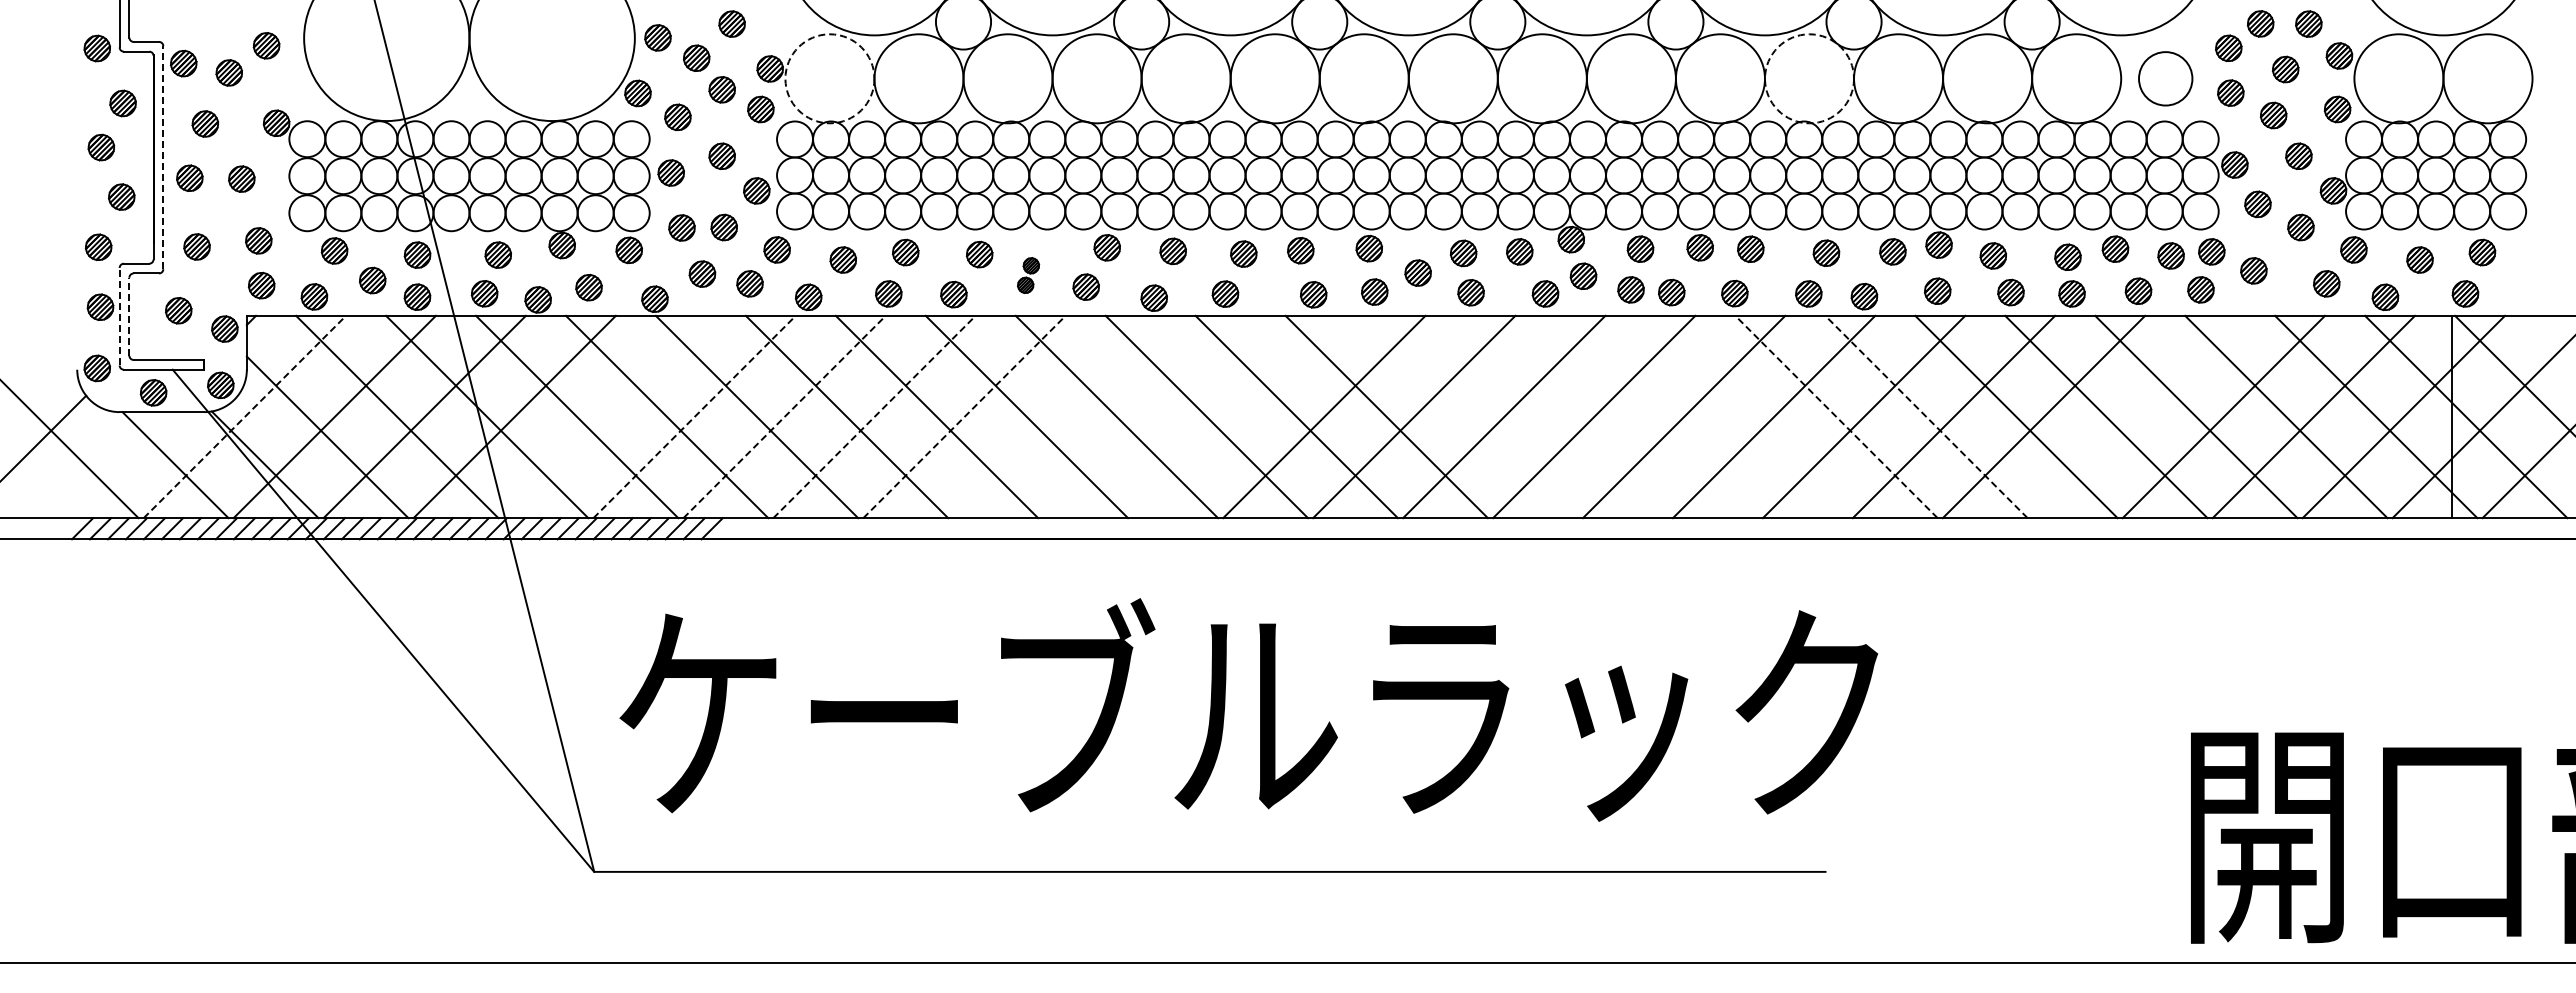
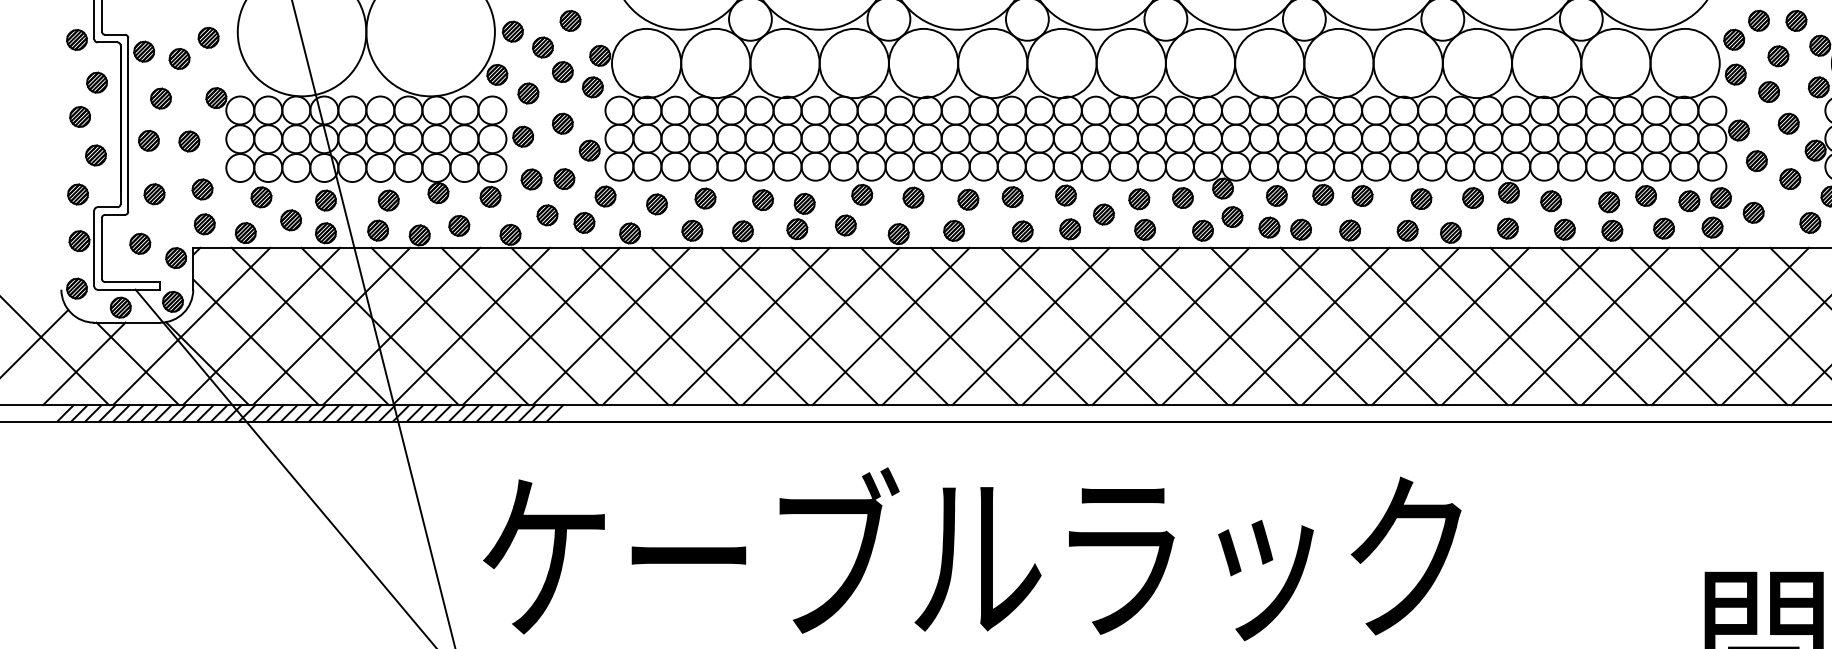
circle: (829, 78) -> (646, 63), dashed -> solid
circle: (1809, 78) -> (1408, 63), dashed -> solid
circle: (2165, 78) -> (1685, 63), size x1.67
line: (163, 157) -> (128, 124), dashed -> solid
part: (1028, 275) -> (800, 216), size x1.67
line: (119, 316) -> (94, 248), dashed -> solid
line: (129, 316) -> (102, 248), dashed -> solid
line: (245, 416) -> (192, 326), dashed -> solid
line: (604, 416) -> (471, 326), added
line: (694, 416) -> (541, 326), dashed -> solid
line: (784, 416) -> (611, 326), dashed -> solid
line: (874, 416) -> (681, 326), dashed -> solid
line: (964, 416) -> (751, 326), dashed -> solid
line: (1054, 416) -> (821, 326), added
line: (1144, 416) -> (891, 326), added
line: (1234, 416) -> (961, 326), added
line: (1476, 416) -> (1149, 326), added
line: (1566, 416) -> (1219, 326), added
line: (1656, 416) -> (1289, 326), added
line: (1746, 416) -> (1359, 326), added
line: (1836, 416) -> (1429, 326), dashed -> solid
line: (1926, 416) -> (1499, 326), dashed -> solid
line: (2133, 416) -> (1660, 326), added
line: (106, 465) -> (84, 364), added

